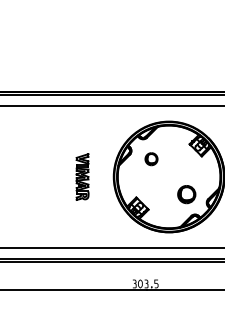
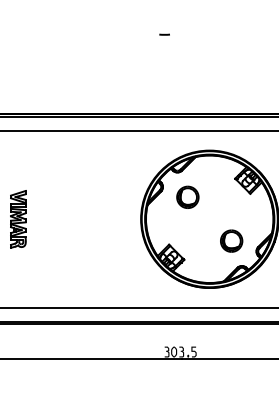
arc: (132, 28) -> (164, 34), added
part: (151, 158) -> (187, 196), size x1.43
part: (82, 177) -> (18, 219), moved

